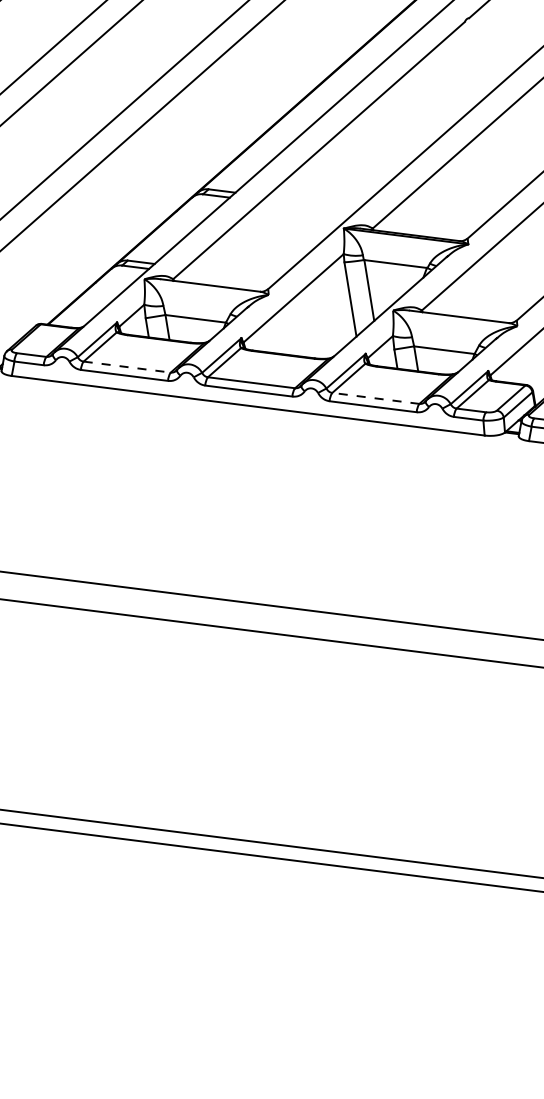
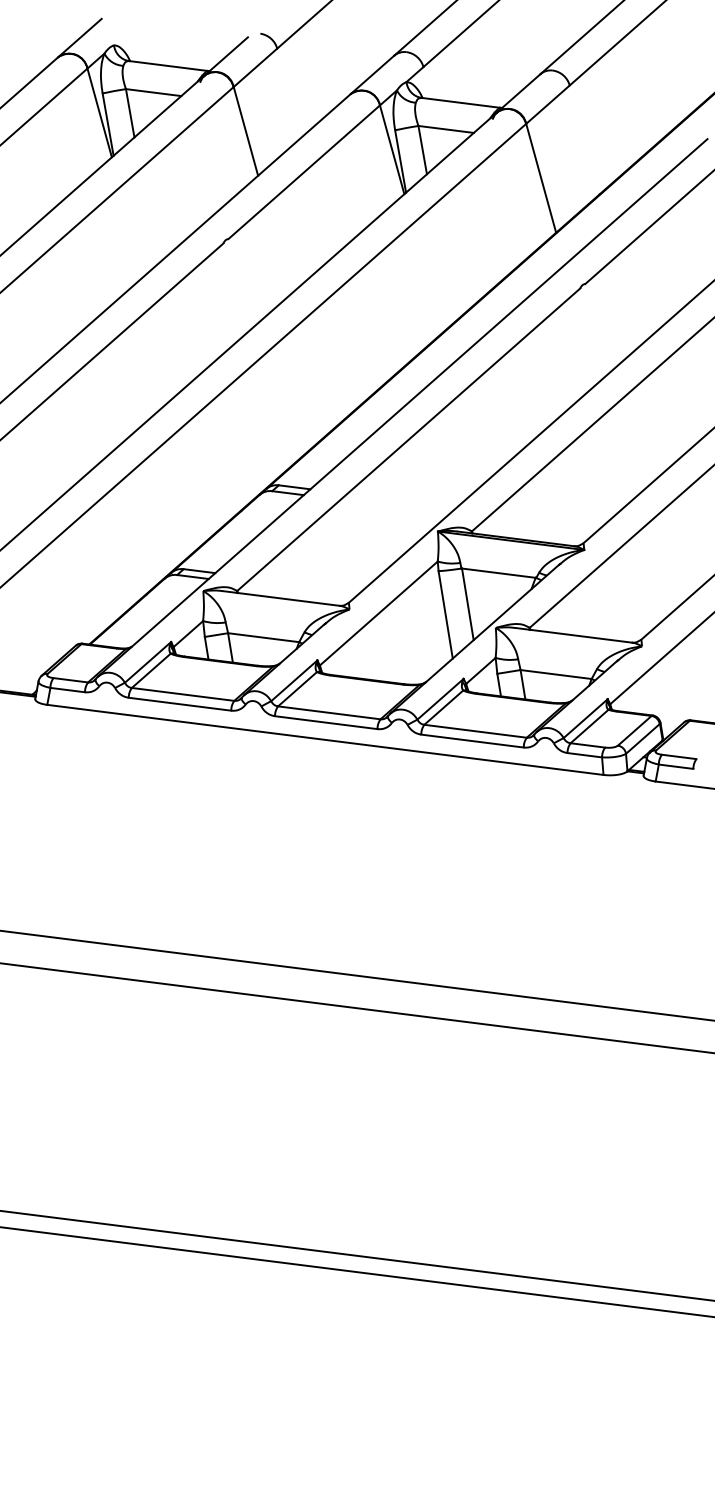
line: (127, 367) -> (183, 694), dashed -> solid
line: (375, 398) -> (475, 731), dashed -> solid

